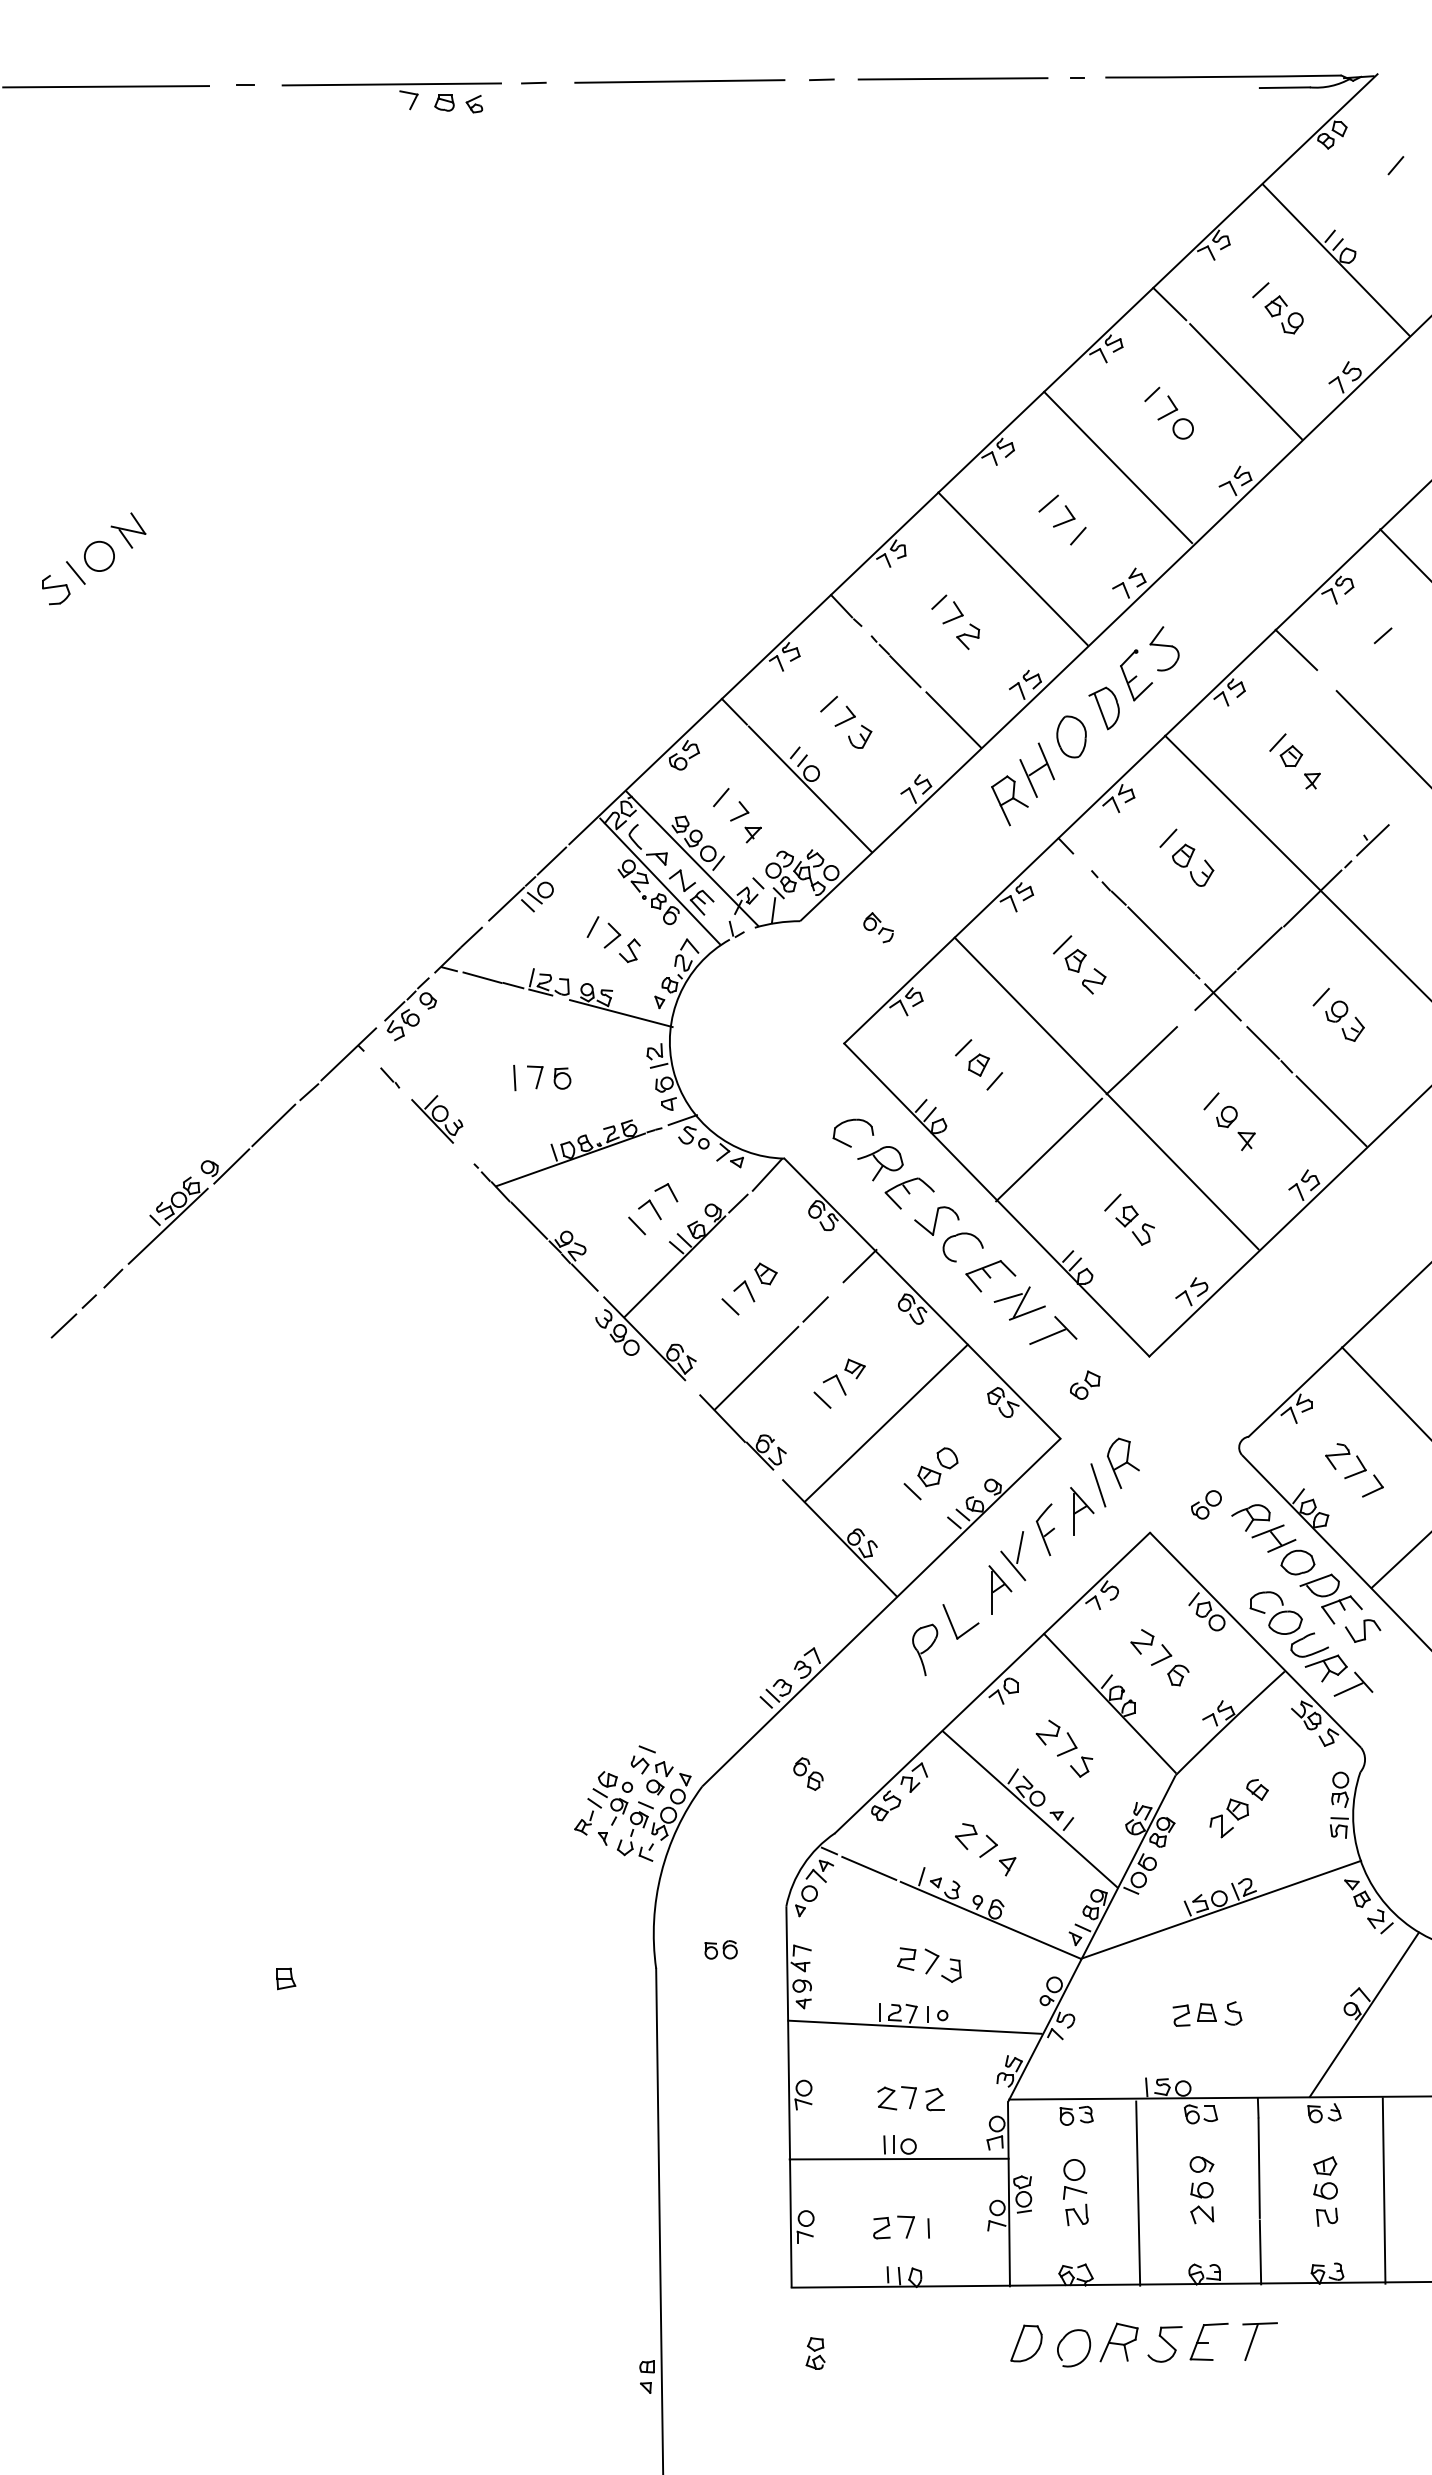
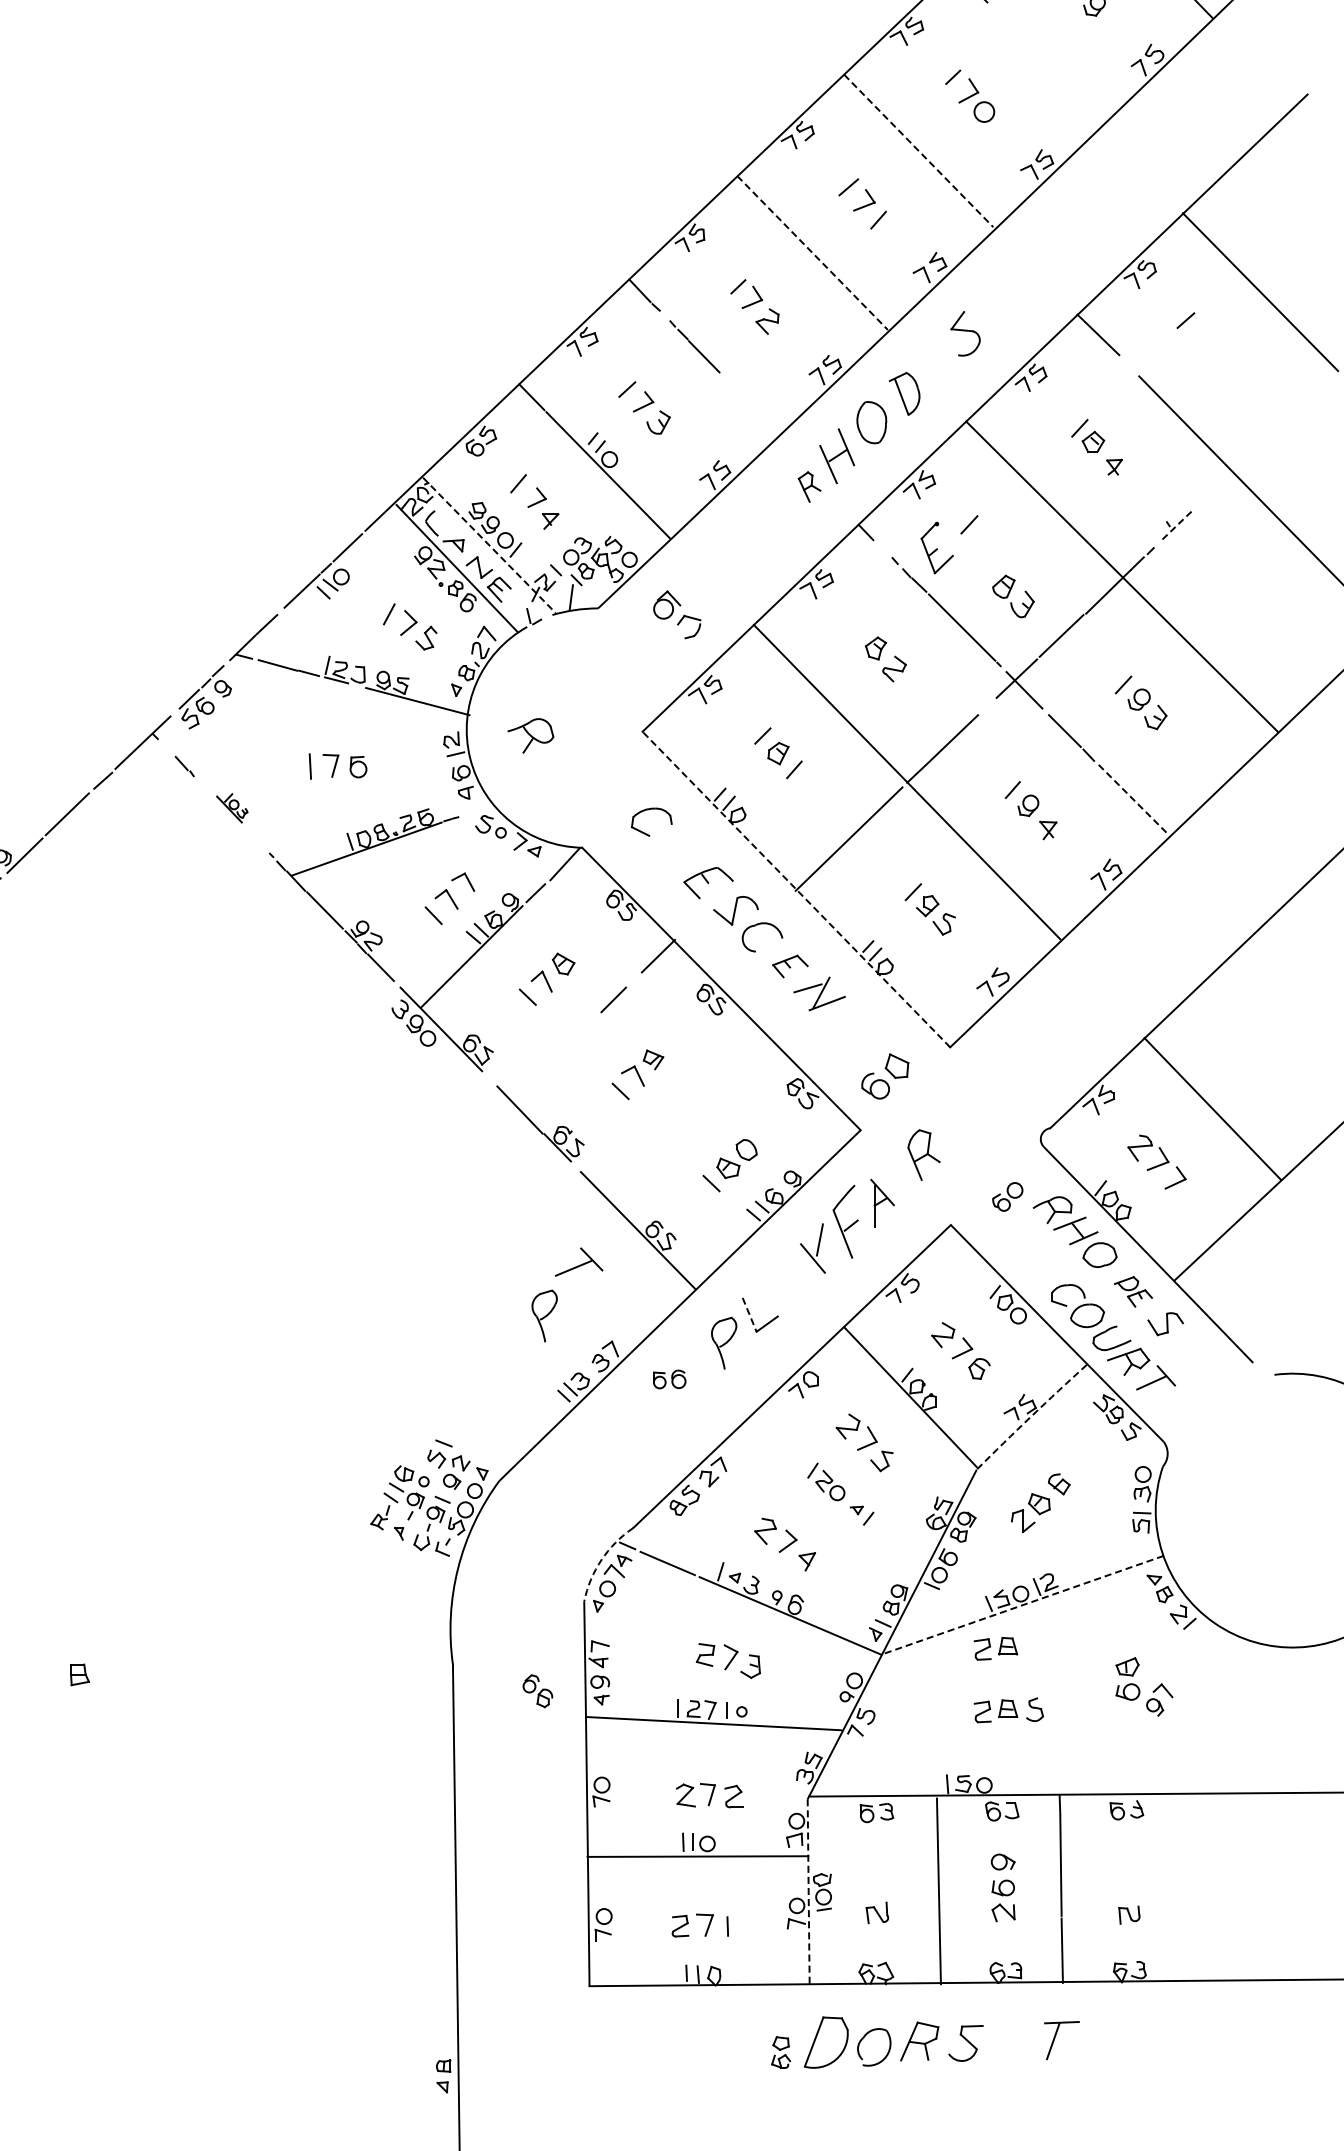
line: (1245, 381) -> (1047, 64), removed
line: (1118, 467) -> (919, 150), solid -> dashed
line: (1012, 568) -> (812, 252), solid -> dashed
part: (1136, 675) -> (937, 548), moved
line: (953, 719) -> (752, 405), removed
part: (1009, 800) -> (809, 486), size x0.6
line: (1372, 840) -> (1175, 527), solid -> dashed
line: (692, 858) -> (489, 545), solid -> dashed
part: (1193, 864) -> (1013, 595), moved
part: (878, 927) -> (677, 614), size x1.6
line: (1062, 944) -> (862, 631), removed
line: (1331, 1111) -> (1133, 800), solid -> dashed
part: (437, 1119) -> (232, 808), size x0.6
line: (682, 1120) -> (479, 809), removed
part: (880, 1163) -> (530, 735), moved
line: (996, 1200) -> (796, 890), solid -> dashed
part: (990, 1276) -> (790, 966), size x0.7
part: (1053, 1330) -> (579, 1262), moved
line: (756, 1367) -> (554, 1058), removed
part: (1085, 1384) -> (885, 1075), size x1.6
line: (885, 1422) -> (684, 1113), removed
line: (1098, 1485) -> (898, 1177), removed
part: (1044, 1529) -> (844, 1221), size x1.4
part: (1000, 1589) -> (800, 1282), removed
part: (1330, 1598) -> (1132, 1291), size x0.6
part: (747, 1622) -> (545, 1315), added
line: (950, 1622) -> (749, 1315), solid -> dashed
arc: (1229, 1722) -> (1031, 1416), solid -> dashed
part: (808, 1773) -> (537, 1690), moved
line: (1029, 1809) -> (829, 1504), removed
arc: (803, 1864) -> (601, 1559), solid -> dashed
line: (1220, 1910) -> (1021, 1605), solid -> dashed
part: (720, 1949) -> (669, 1379), moved
part: (1194, 1952) -> (995, 1648), added
line: (1363, 2014) -> (1166, 1710), removed
part: (1325, 2177) -> (1127, 1678), moved
part: (1075, 2179) -> (875, 1877), removed
line: (1383, 2190) -> (1186, 1888), removed
line: (1008, 2194) -> (808, 1892), solid -> dashed
part: (1208, 2341) -> (1009, 2040), removed
part: (1026, 2343) -> (826, 2042), size x1.4
part: (815, 2353) -> (780, 2052), moved

